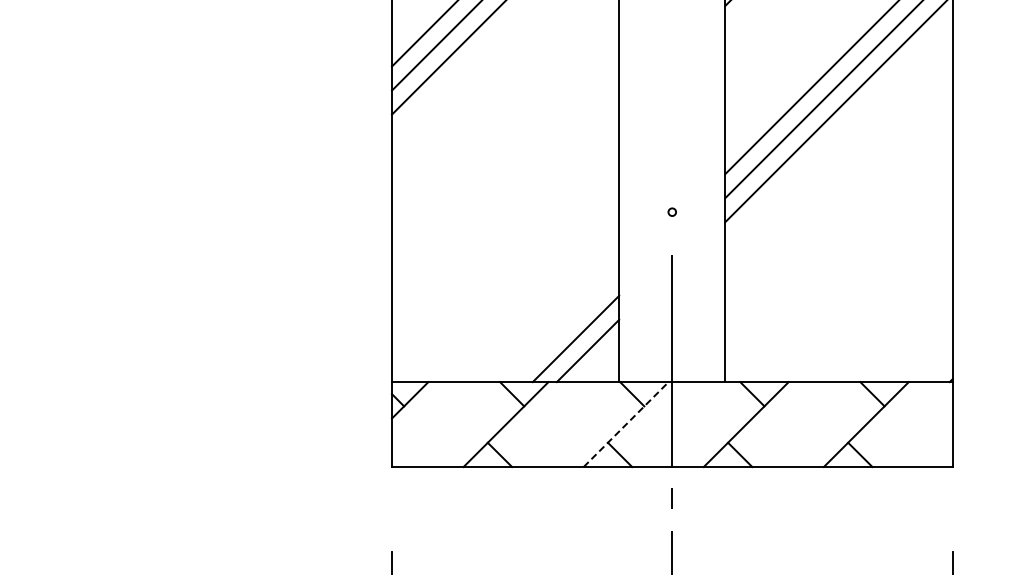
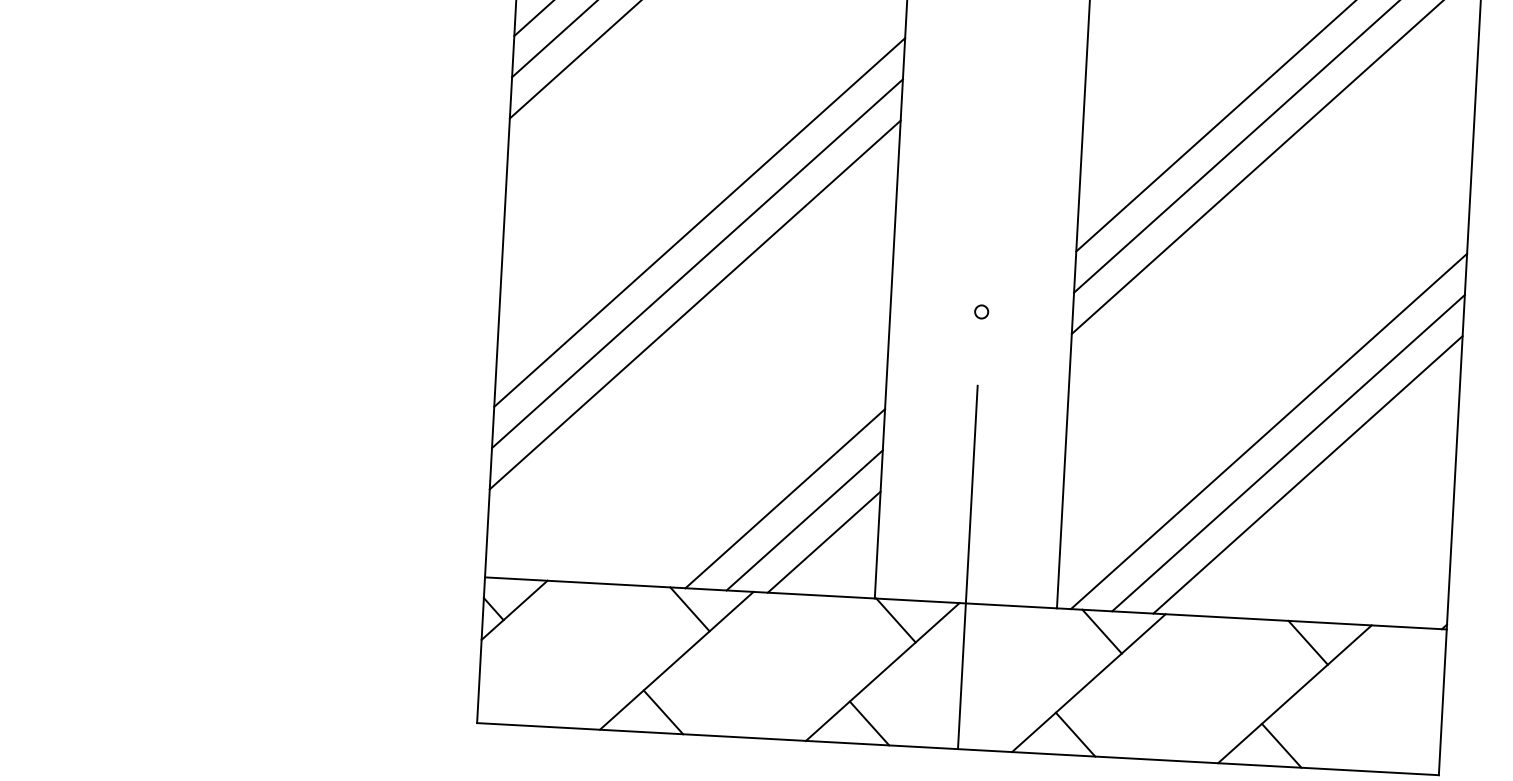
line: (505, 168) -> (699, 221), added
line: (505, 192) -> (697, 262), added
line: (505, 216) -> (695, 303), added
line: (842, 272) -> (1268, 431), added
line: (854, 284) -> (1287, 452), added
line: (866, 296) -> (1307, 474), added
line: (563, 326) -> (784, 497), added
line: (626, 424) -> (883, 671), dashed -> solid

